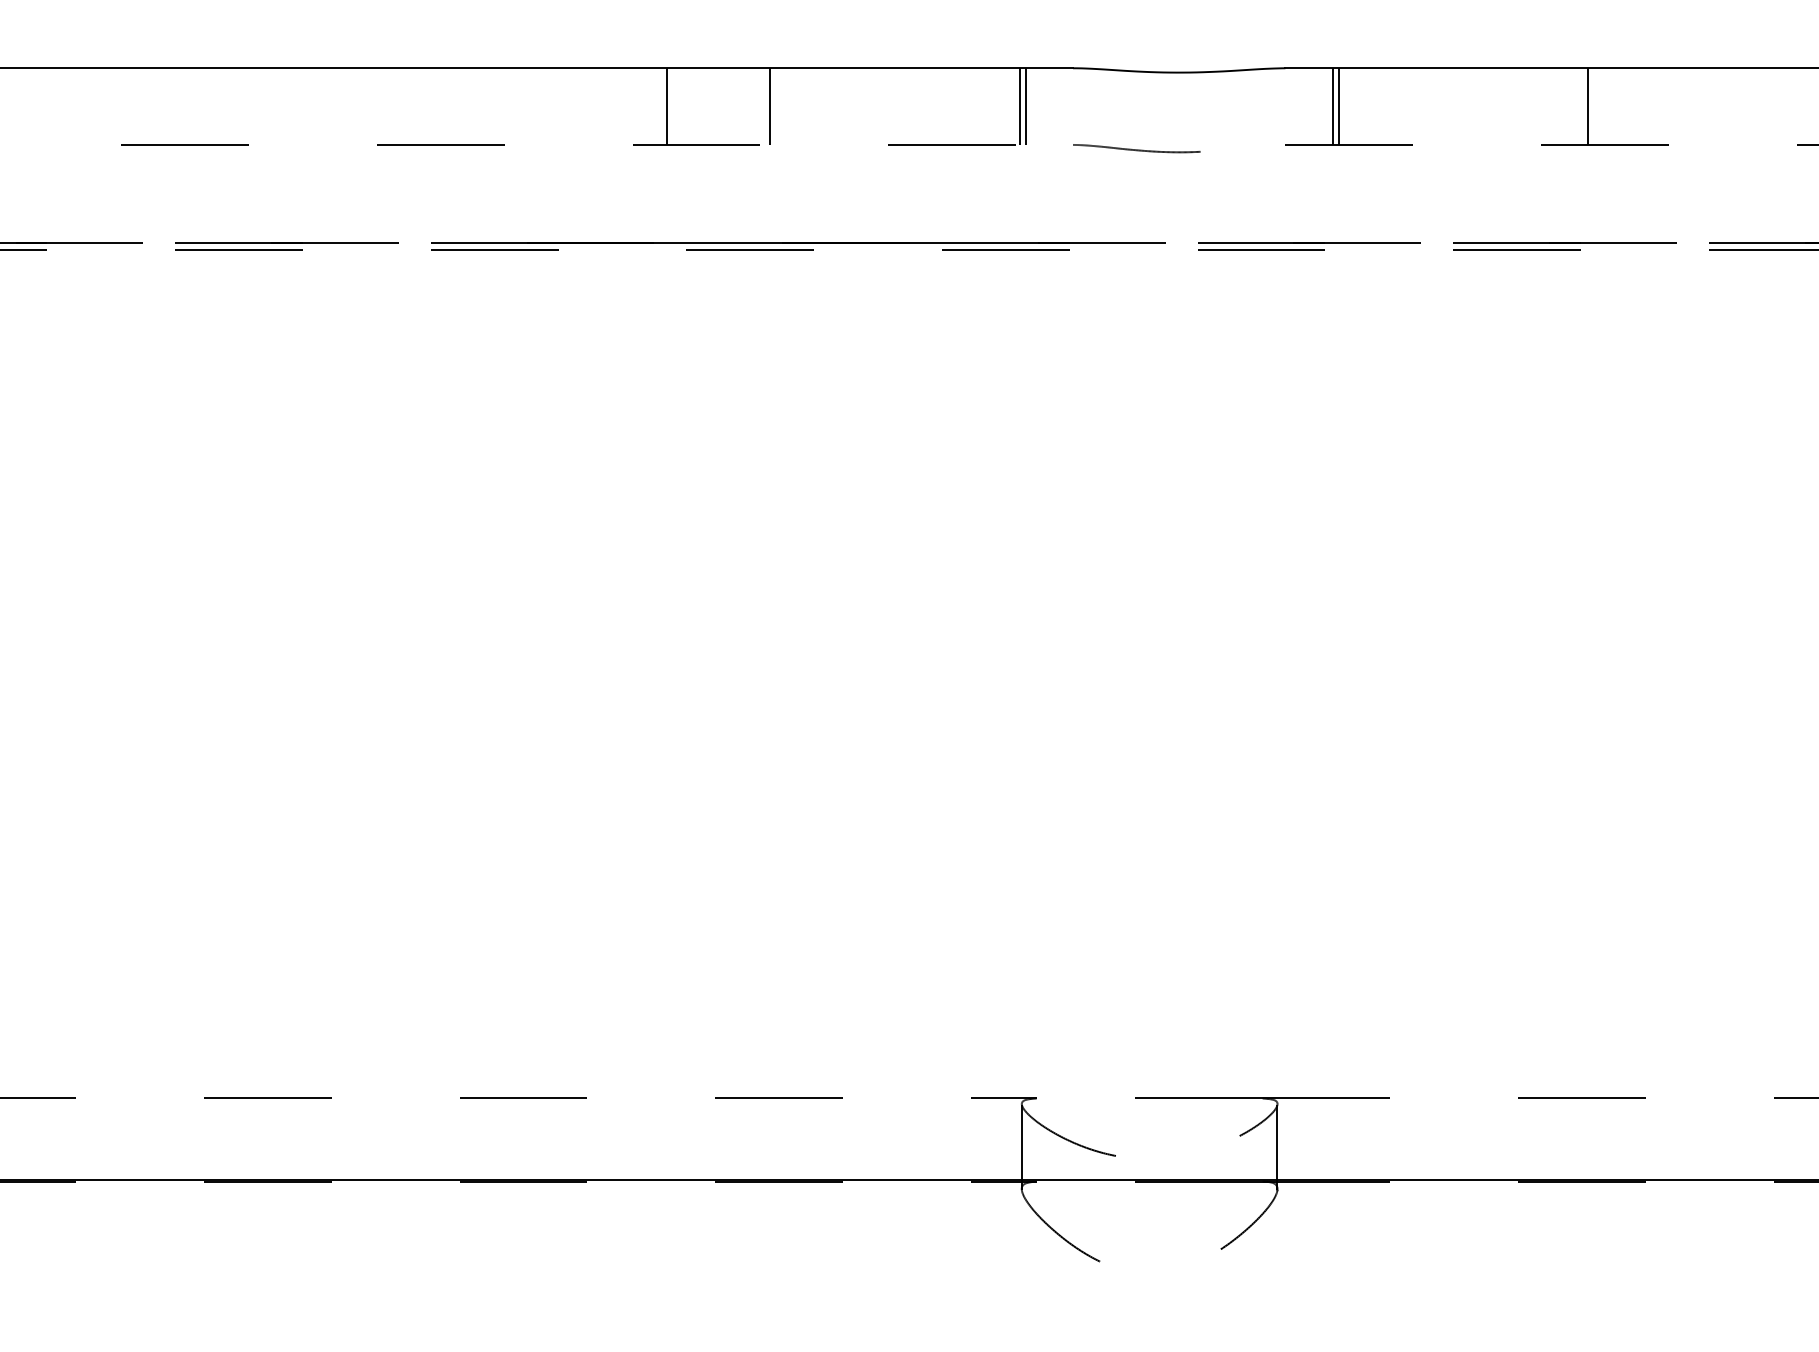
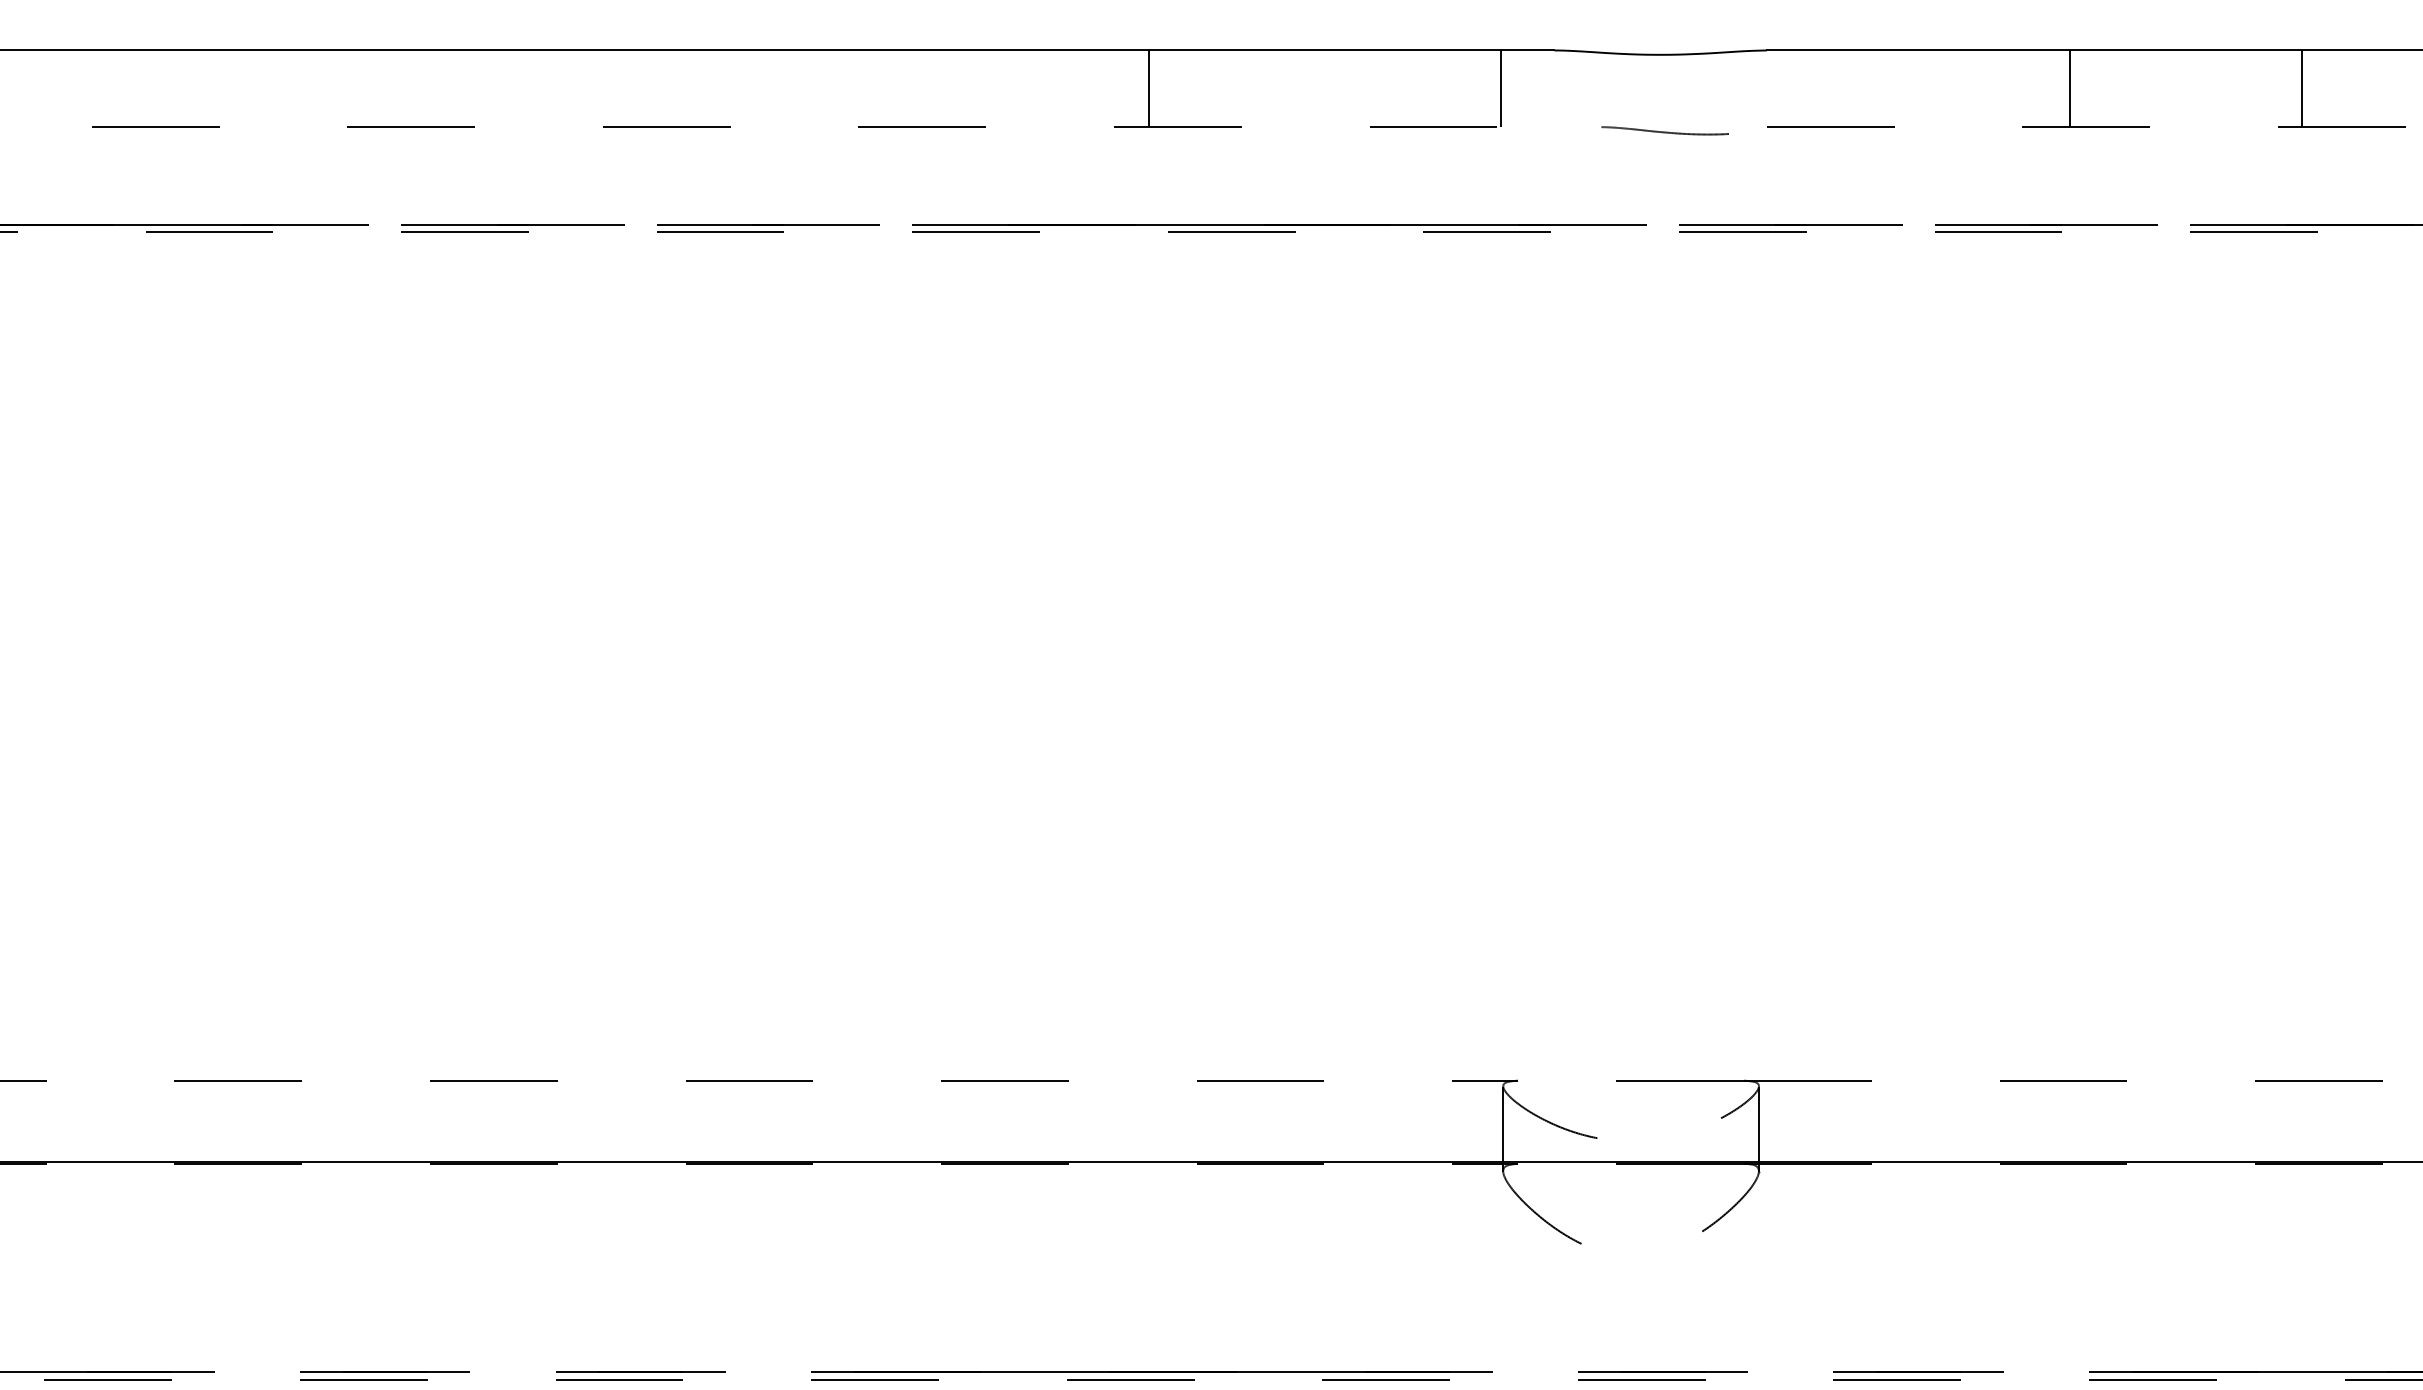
line: (770, 106) -> (1251, 88), removed
line: (1026, 106) -> (1507, 88), removed
line: (1332, 106) -> (1813, 88), removed
line: (1339, 106) -> (1820, 88), removed
curve: (1136, 149) -> (1664, 131), moved

